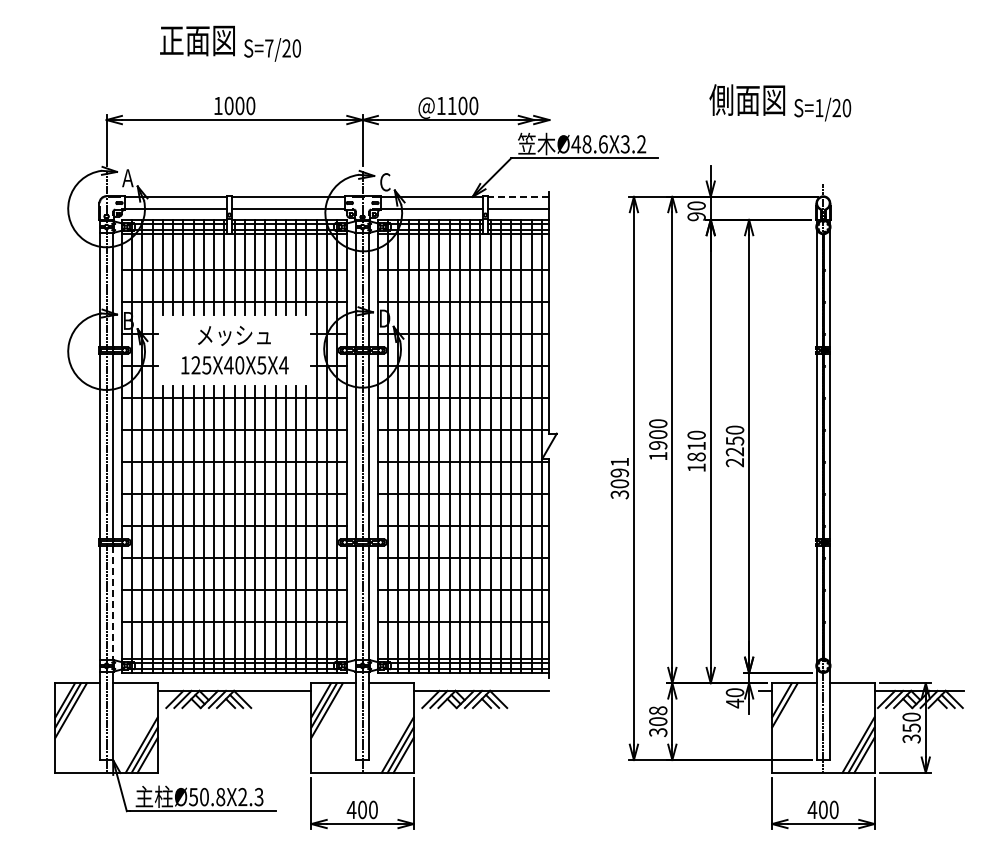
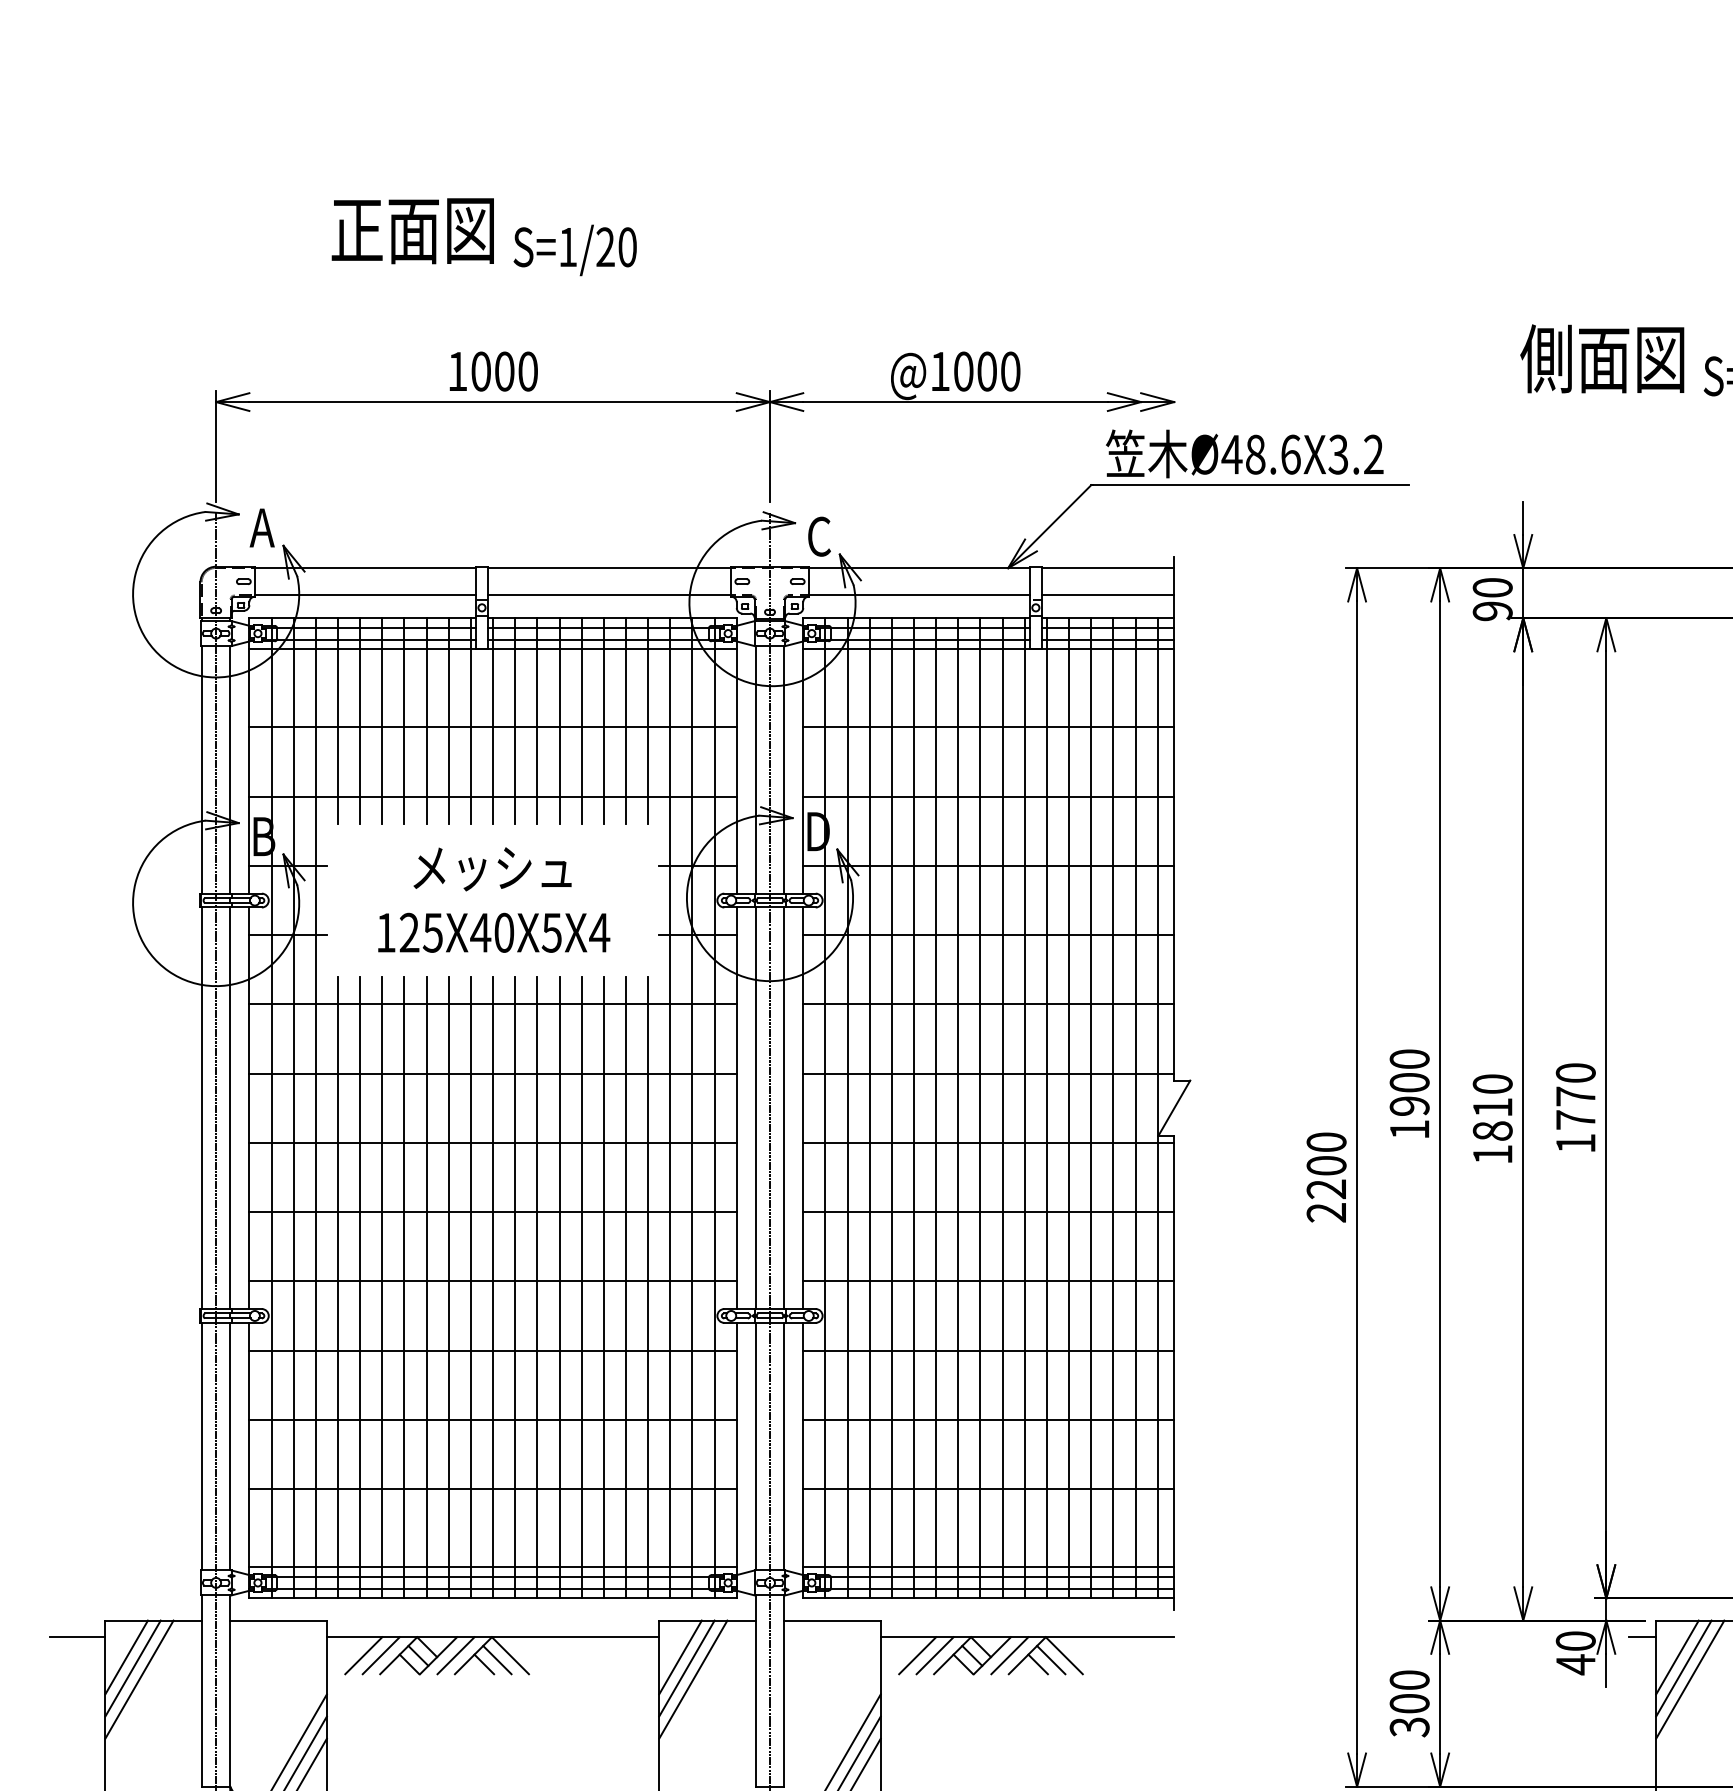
text: (269, 48) -> (568, 247), S=7/20 -> S=1/20
text: (451, 105) -> (962, 370), @1100 -> @1000
line: (518, 196) -> (1107, 567), dashed -> solid
text: (734, 451) -> (1574, 1119), 2250 -> 1770
text: (619, 478) -> (1325, 1177), 3091 -> 2200
line: (113, 603) -> (231, 1448), dashed -> solid
line: (42, 690) -> (77, 1636), added
text: (658, 710) -> (1410, 1679), 308 -> 300
line: (787, 710) -> (1689, 1679), added

